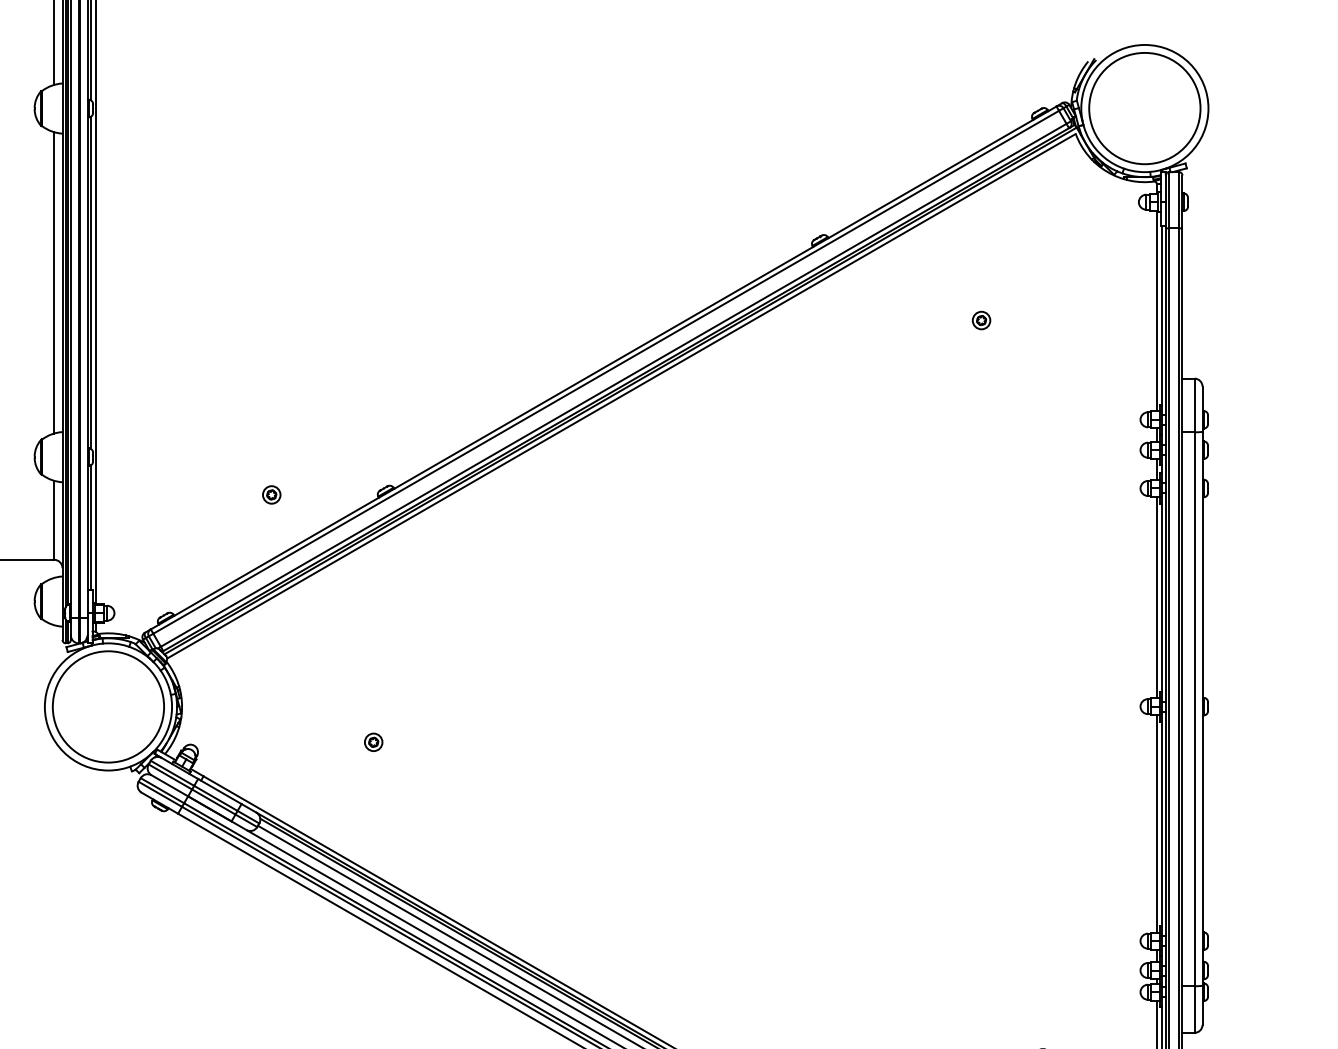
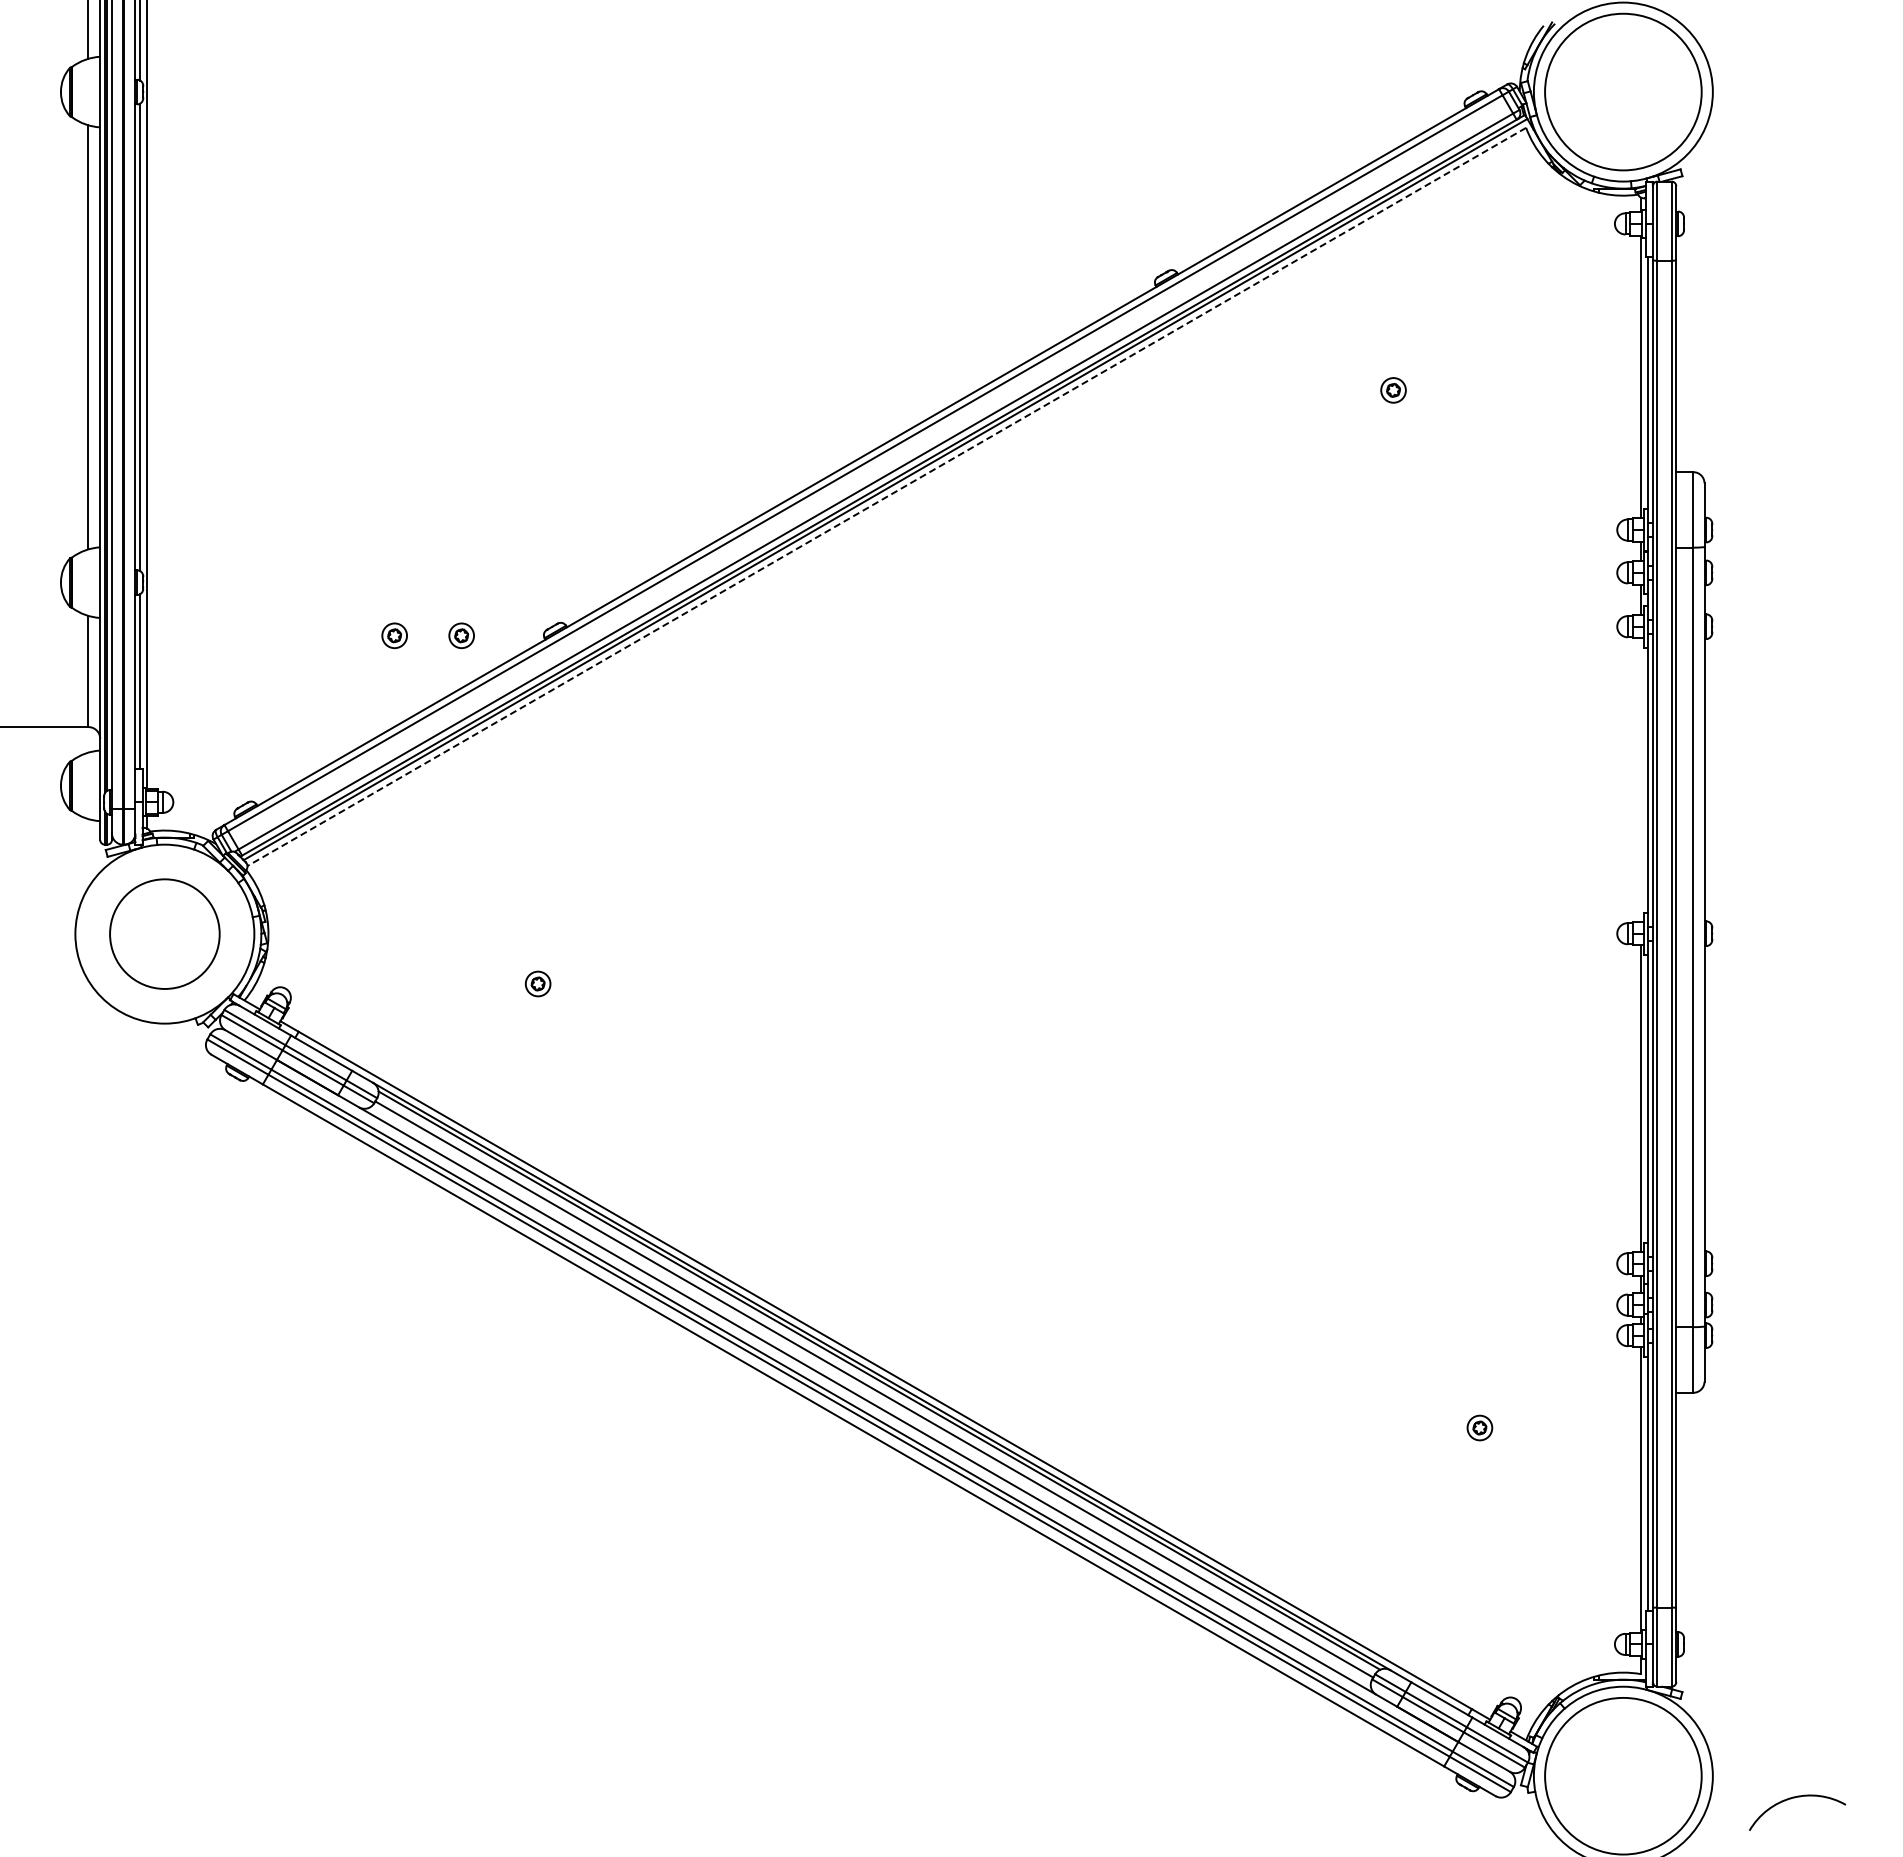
line: (621, 396) -> (886, 497), solid -> dashed
part: (319, 494) -> (461, 635), added
line: (1157, 597) -> (1641, 779), removed
circle: (108, 706) -> (164, 933), size x0.7

